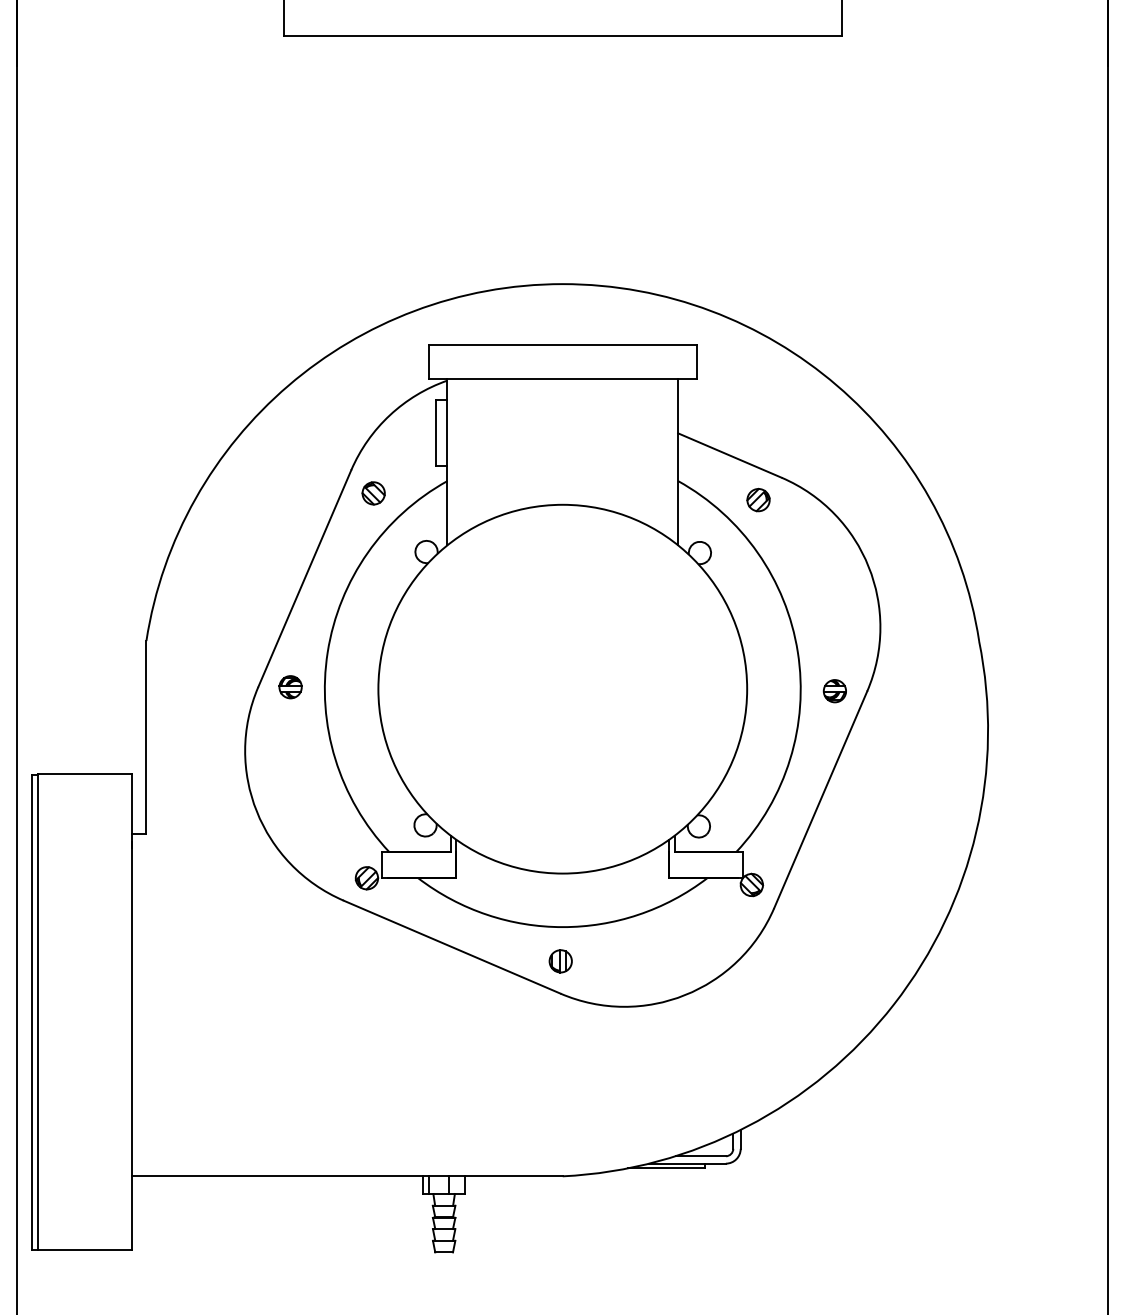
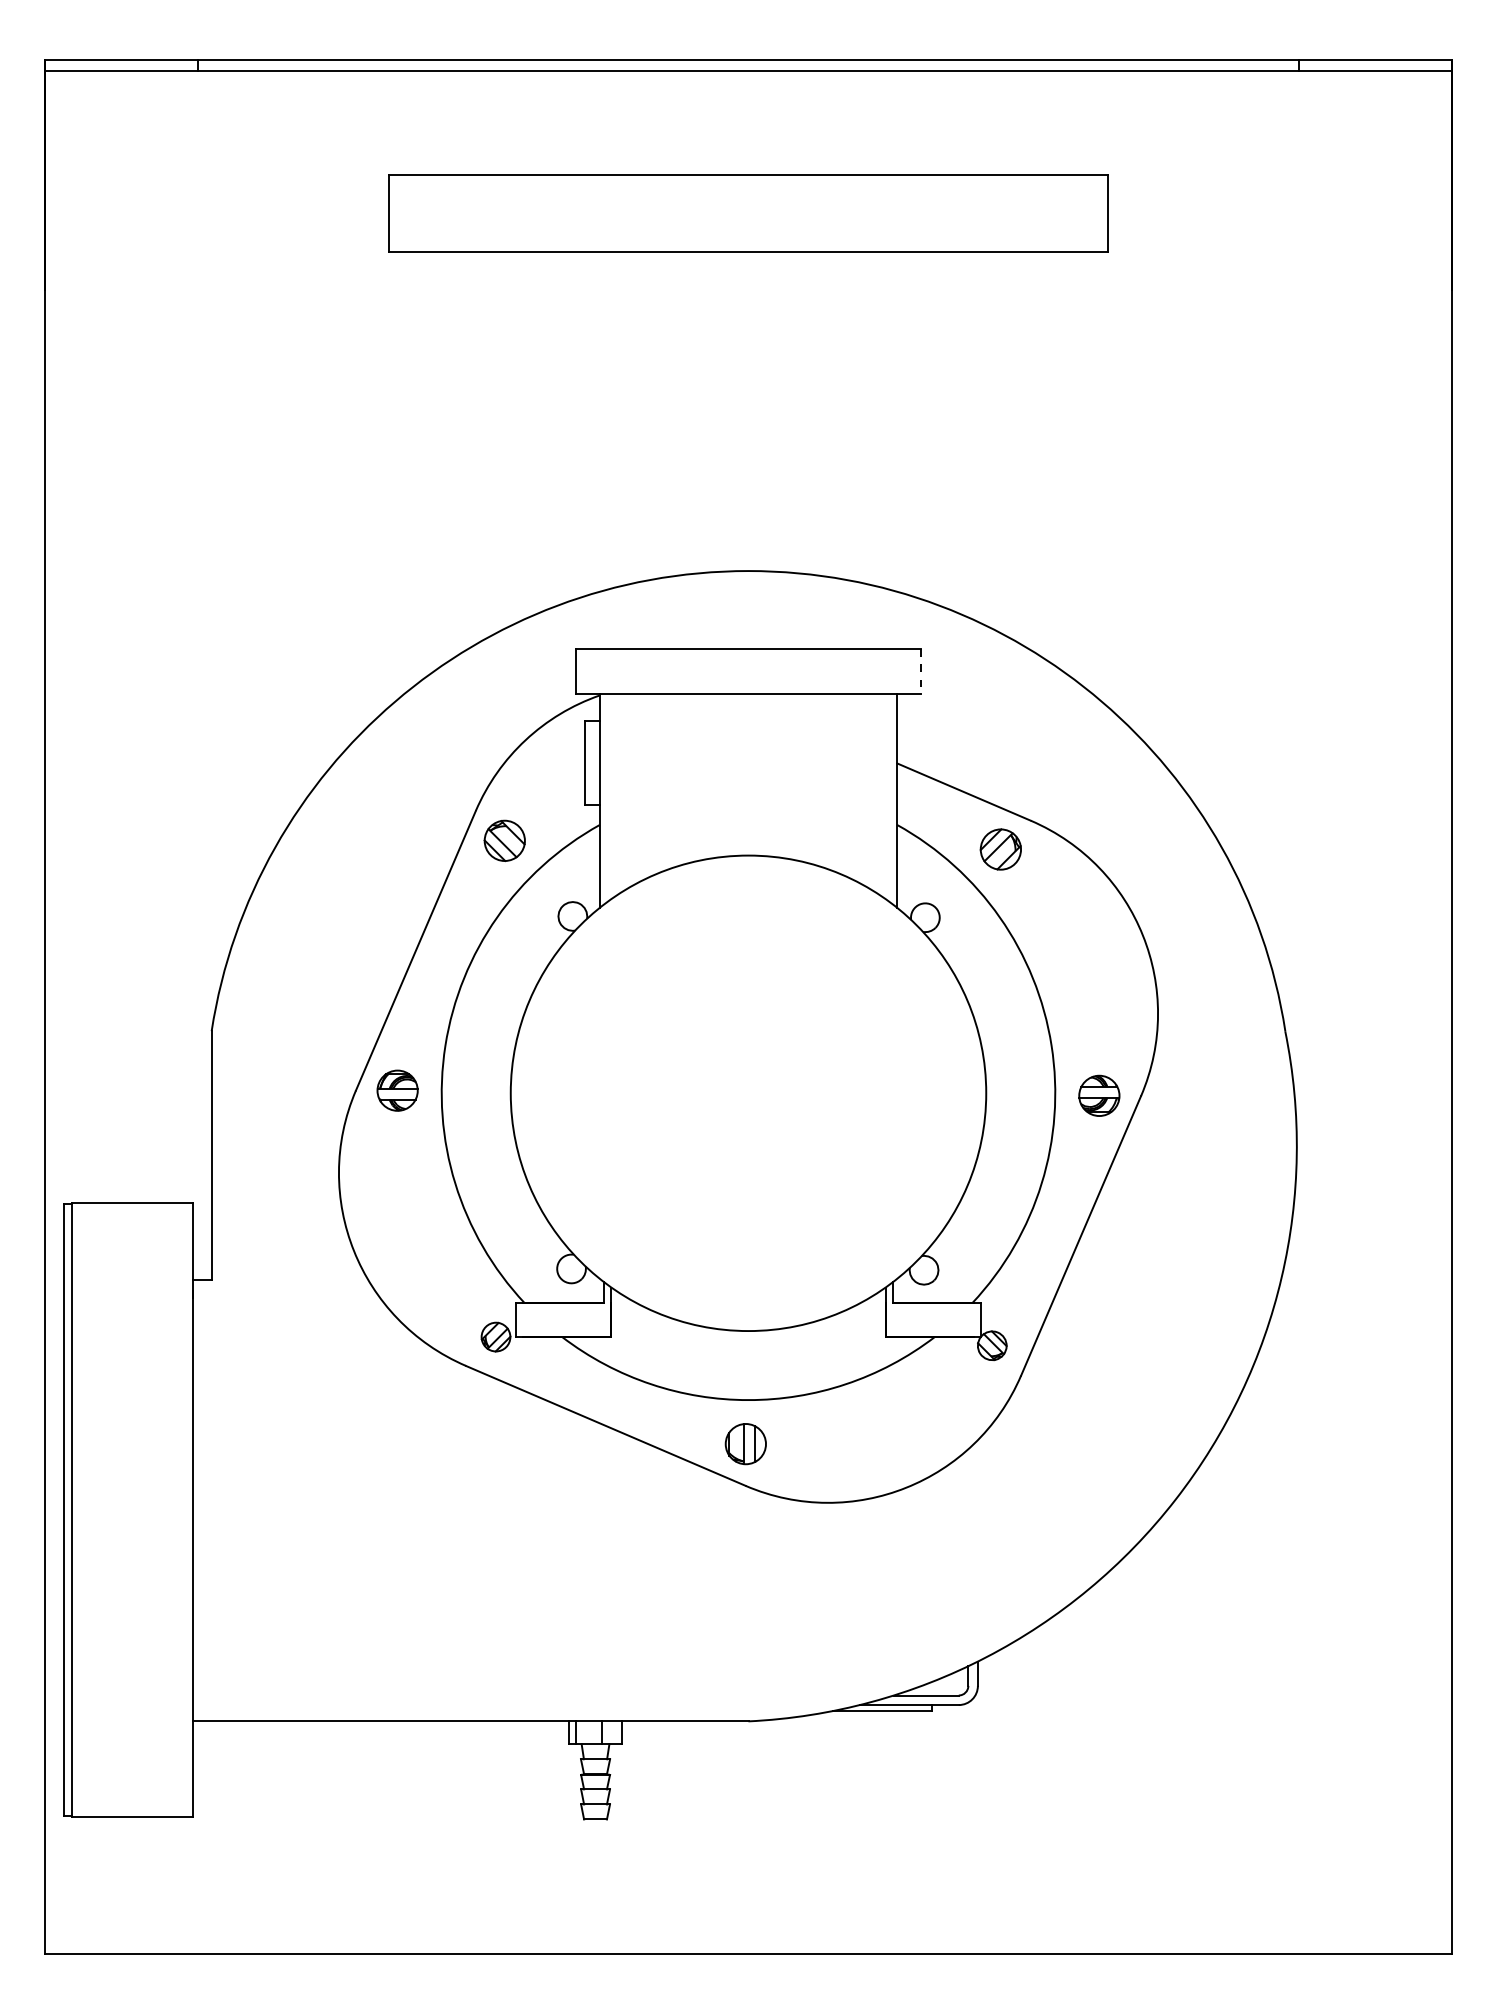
line: (696, 362) -> (921, 671), solid -> dashed
part: (373, 493) -> (504, 840), size x1.4
part: (758, 500) -> (1000, 849), size x1.4
part: (290, 687) -> (397, 1090), size x1.4
part: (835, 690) -> (1099, 1095), size x1.4
part: (560, 961) -> (745, 1444), size x1.4

